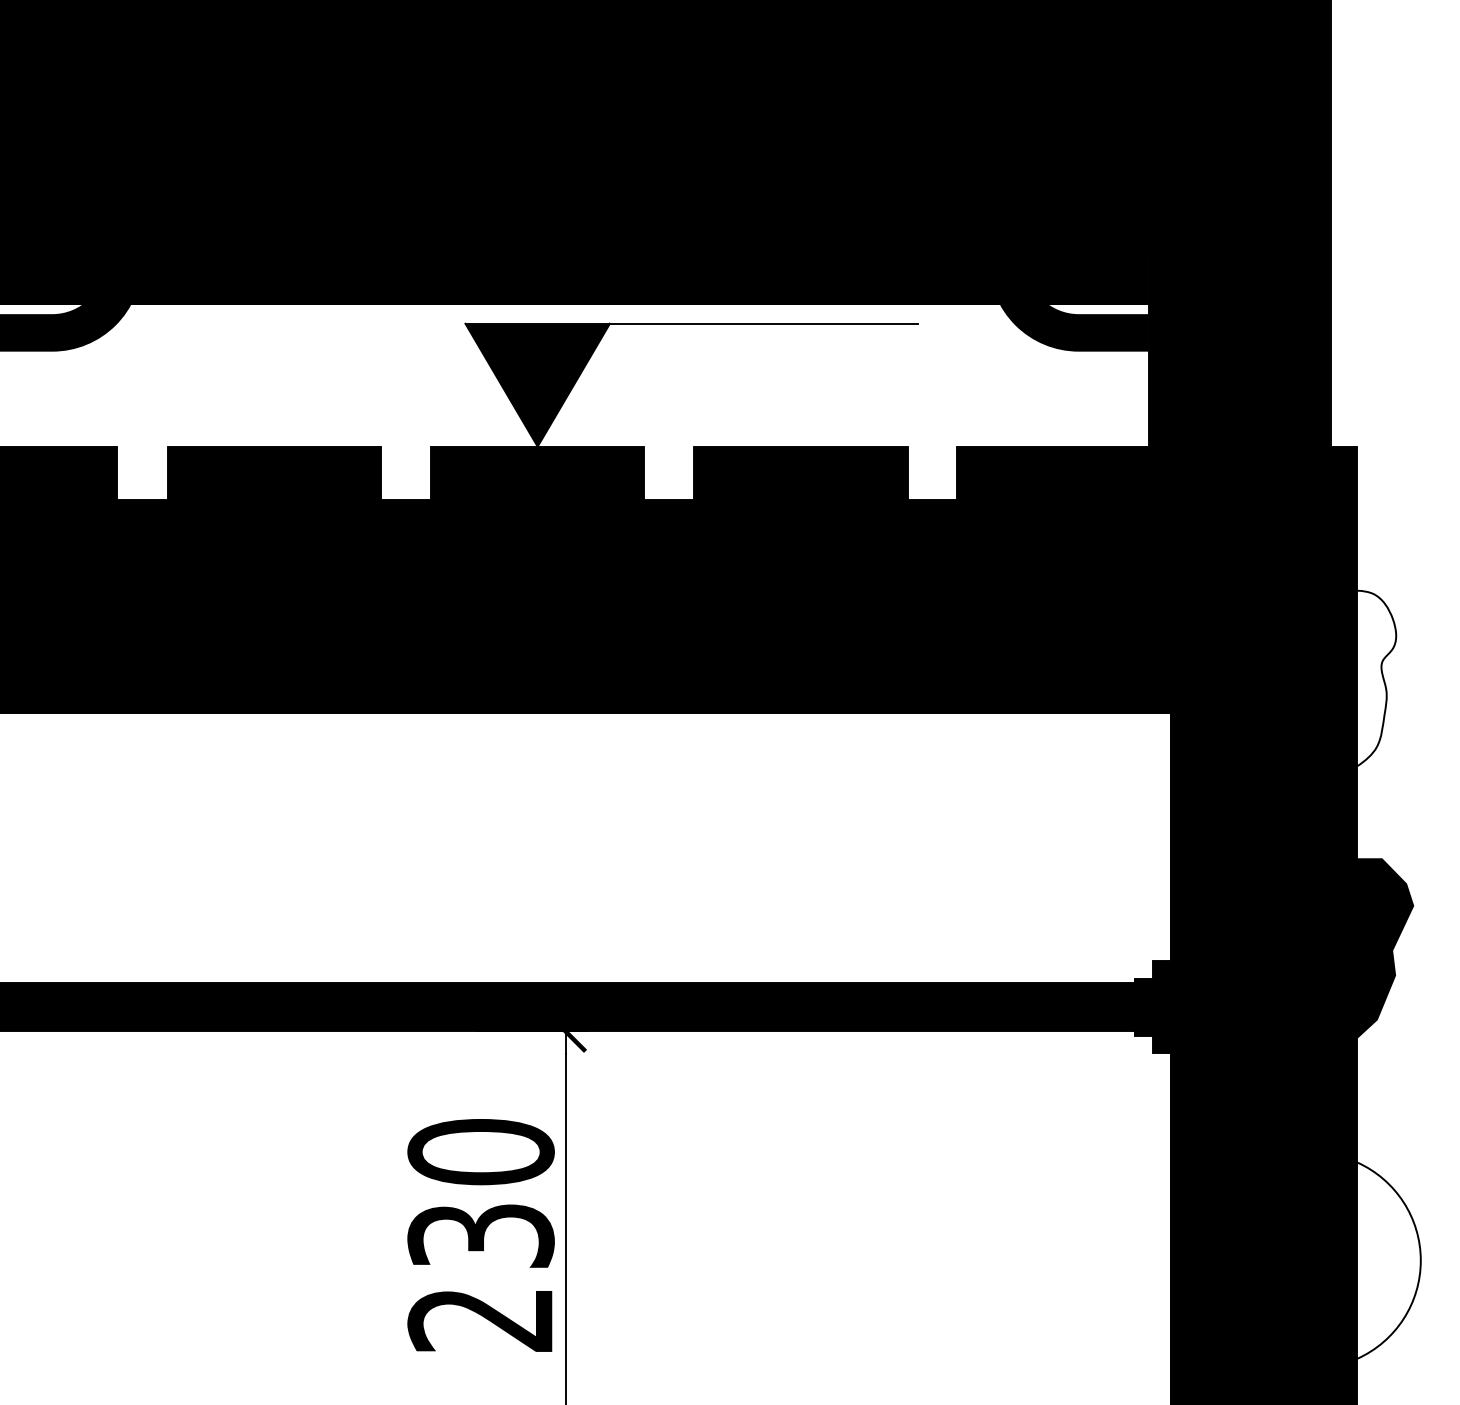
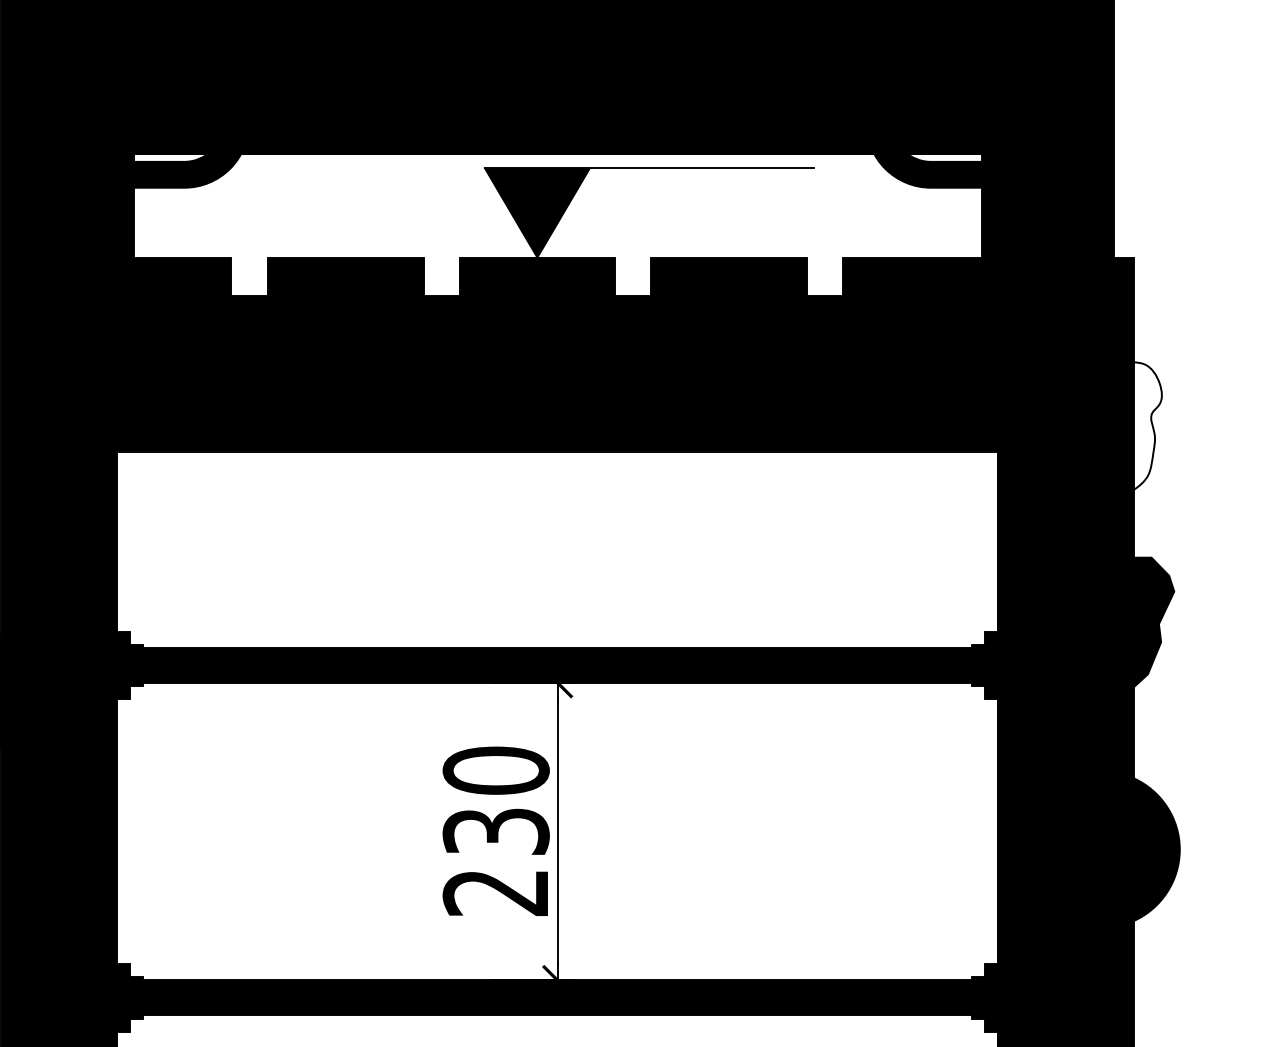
fill: (1388, 1260) -> (1156, 849), added

